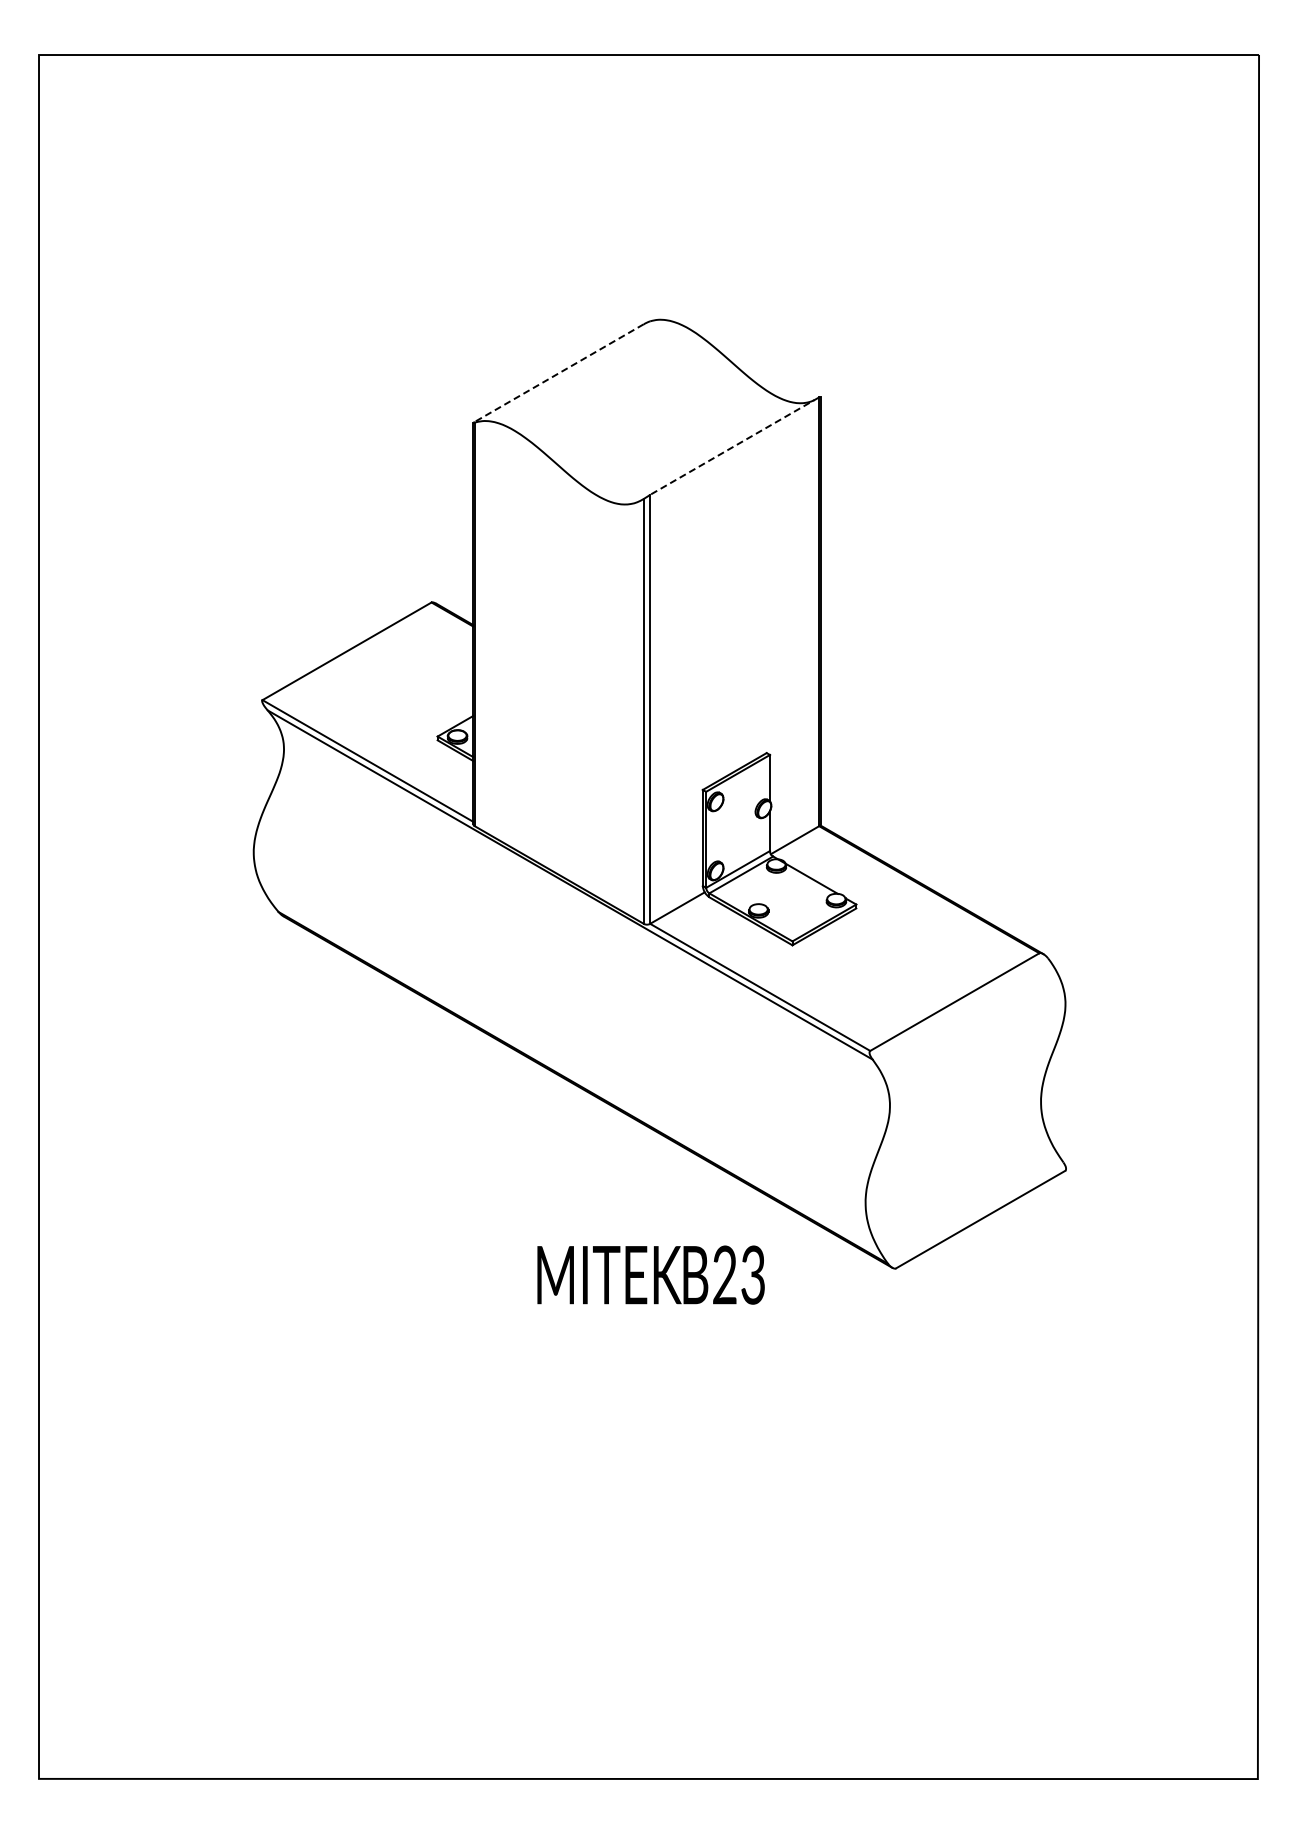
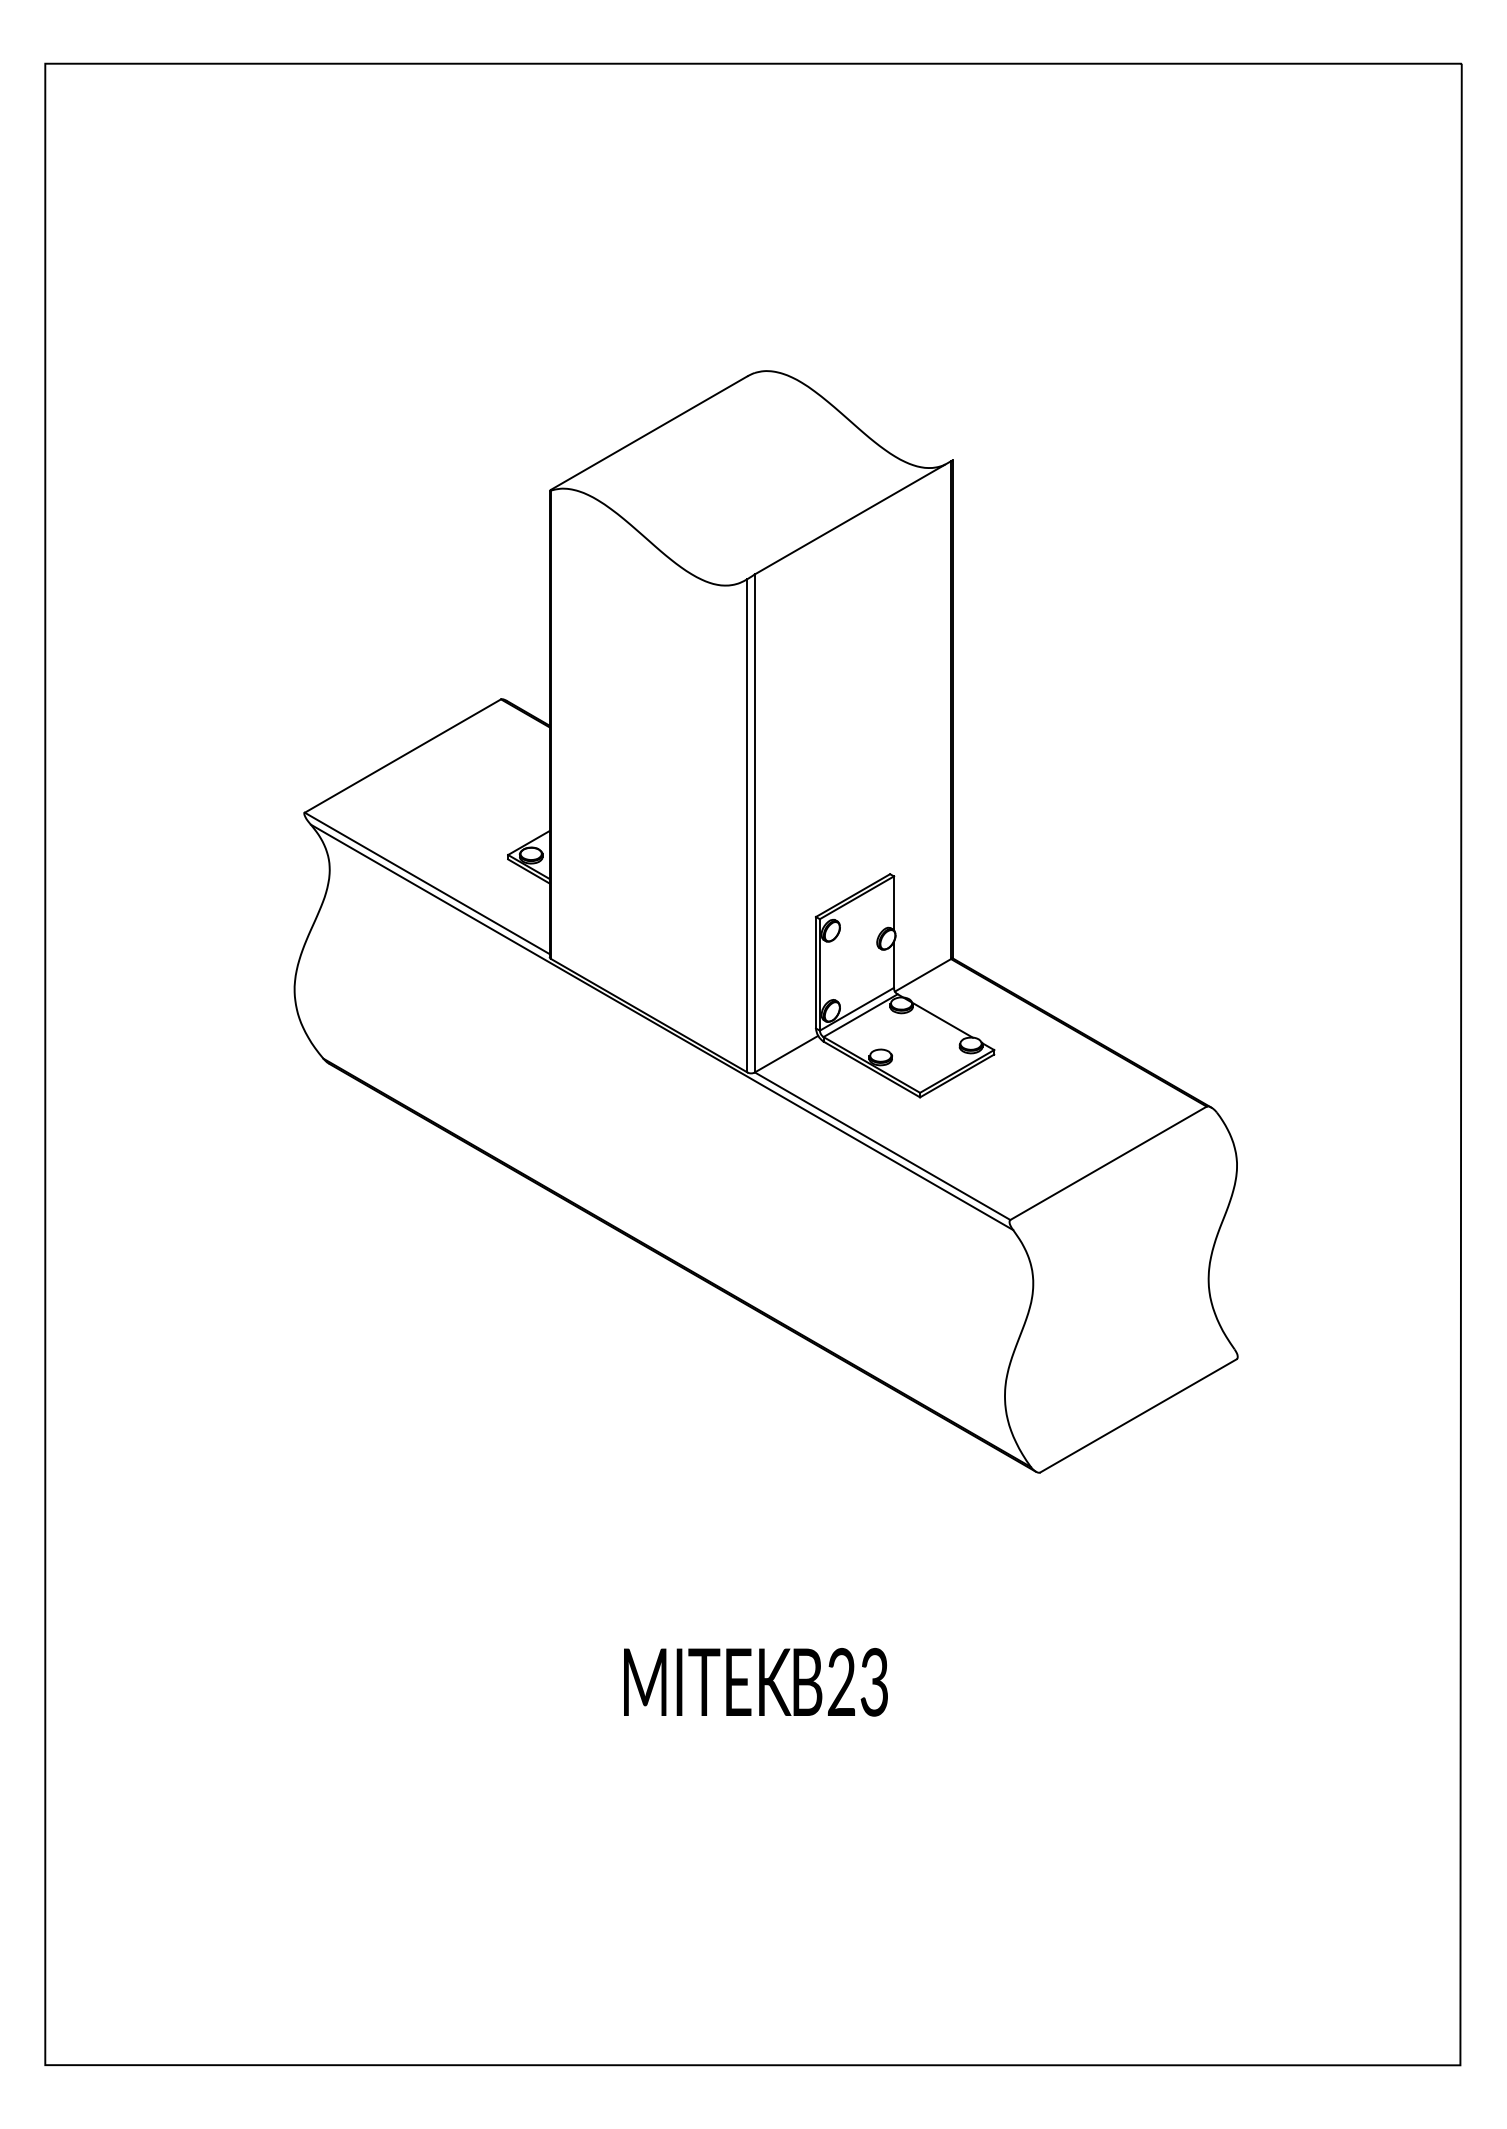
line: (559, 373) -> (649, 433), dashed -> solid
line: (734, 446) -> (852, 518), dashed -> solid
text: (650, 1274) -> (755, 1681), moved

